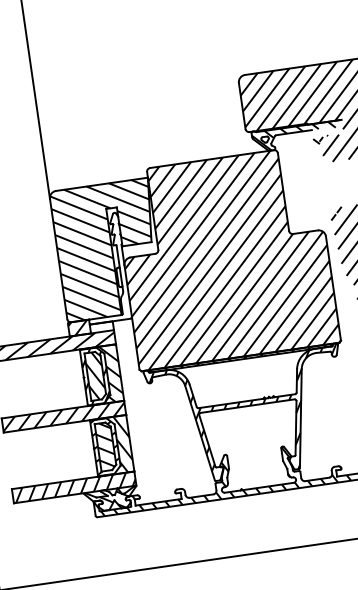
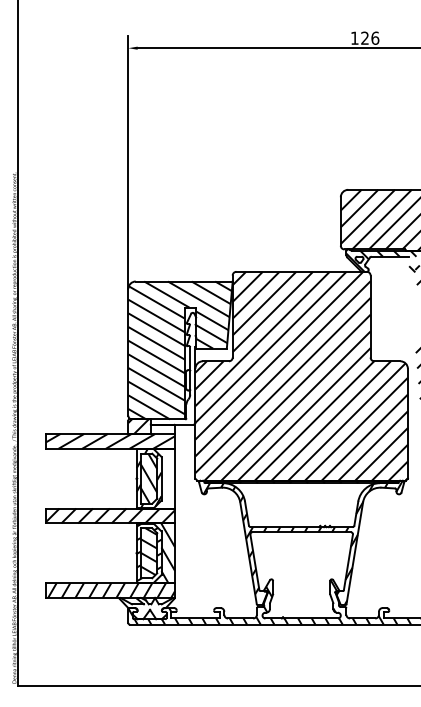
hatch: (102, 374) -> (156, 478), removed
hatch: (118, 498) -> (154, 608), removed

